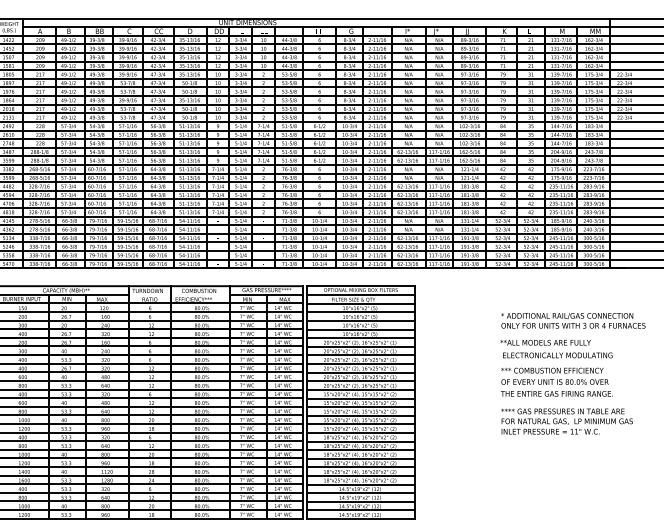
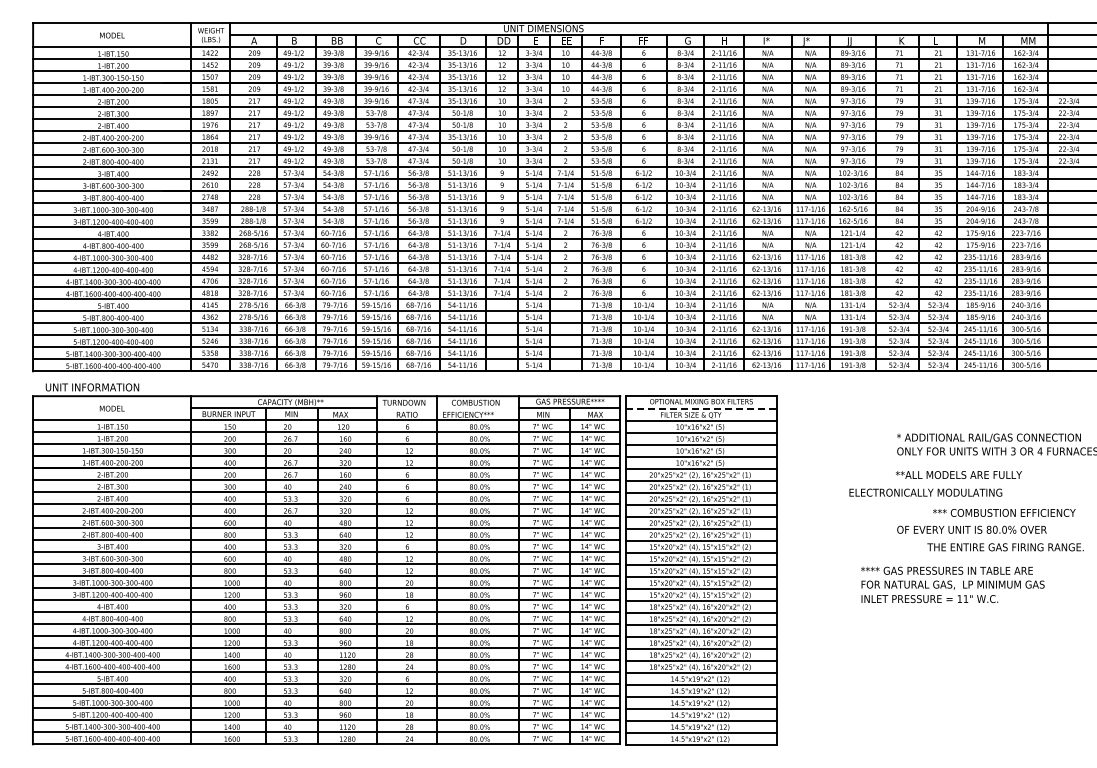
line: (361, 295) -> (701, 408), solid -> dashed
text: (557, 355) -> (925, 492), moved
text: (552, 370) -> (1004, 512), moved
text: (556, 394) -> (1005, 547), moved
text: (566, 421) -> (952, 584), moved

